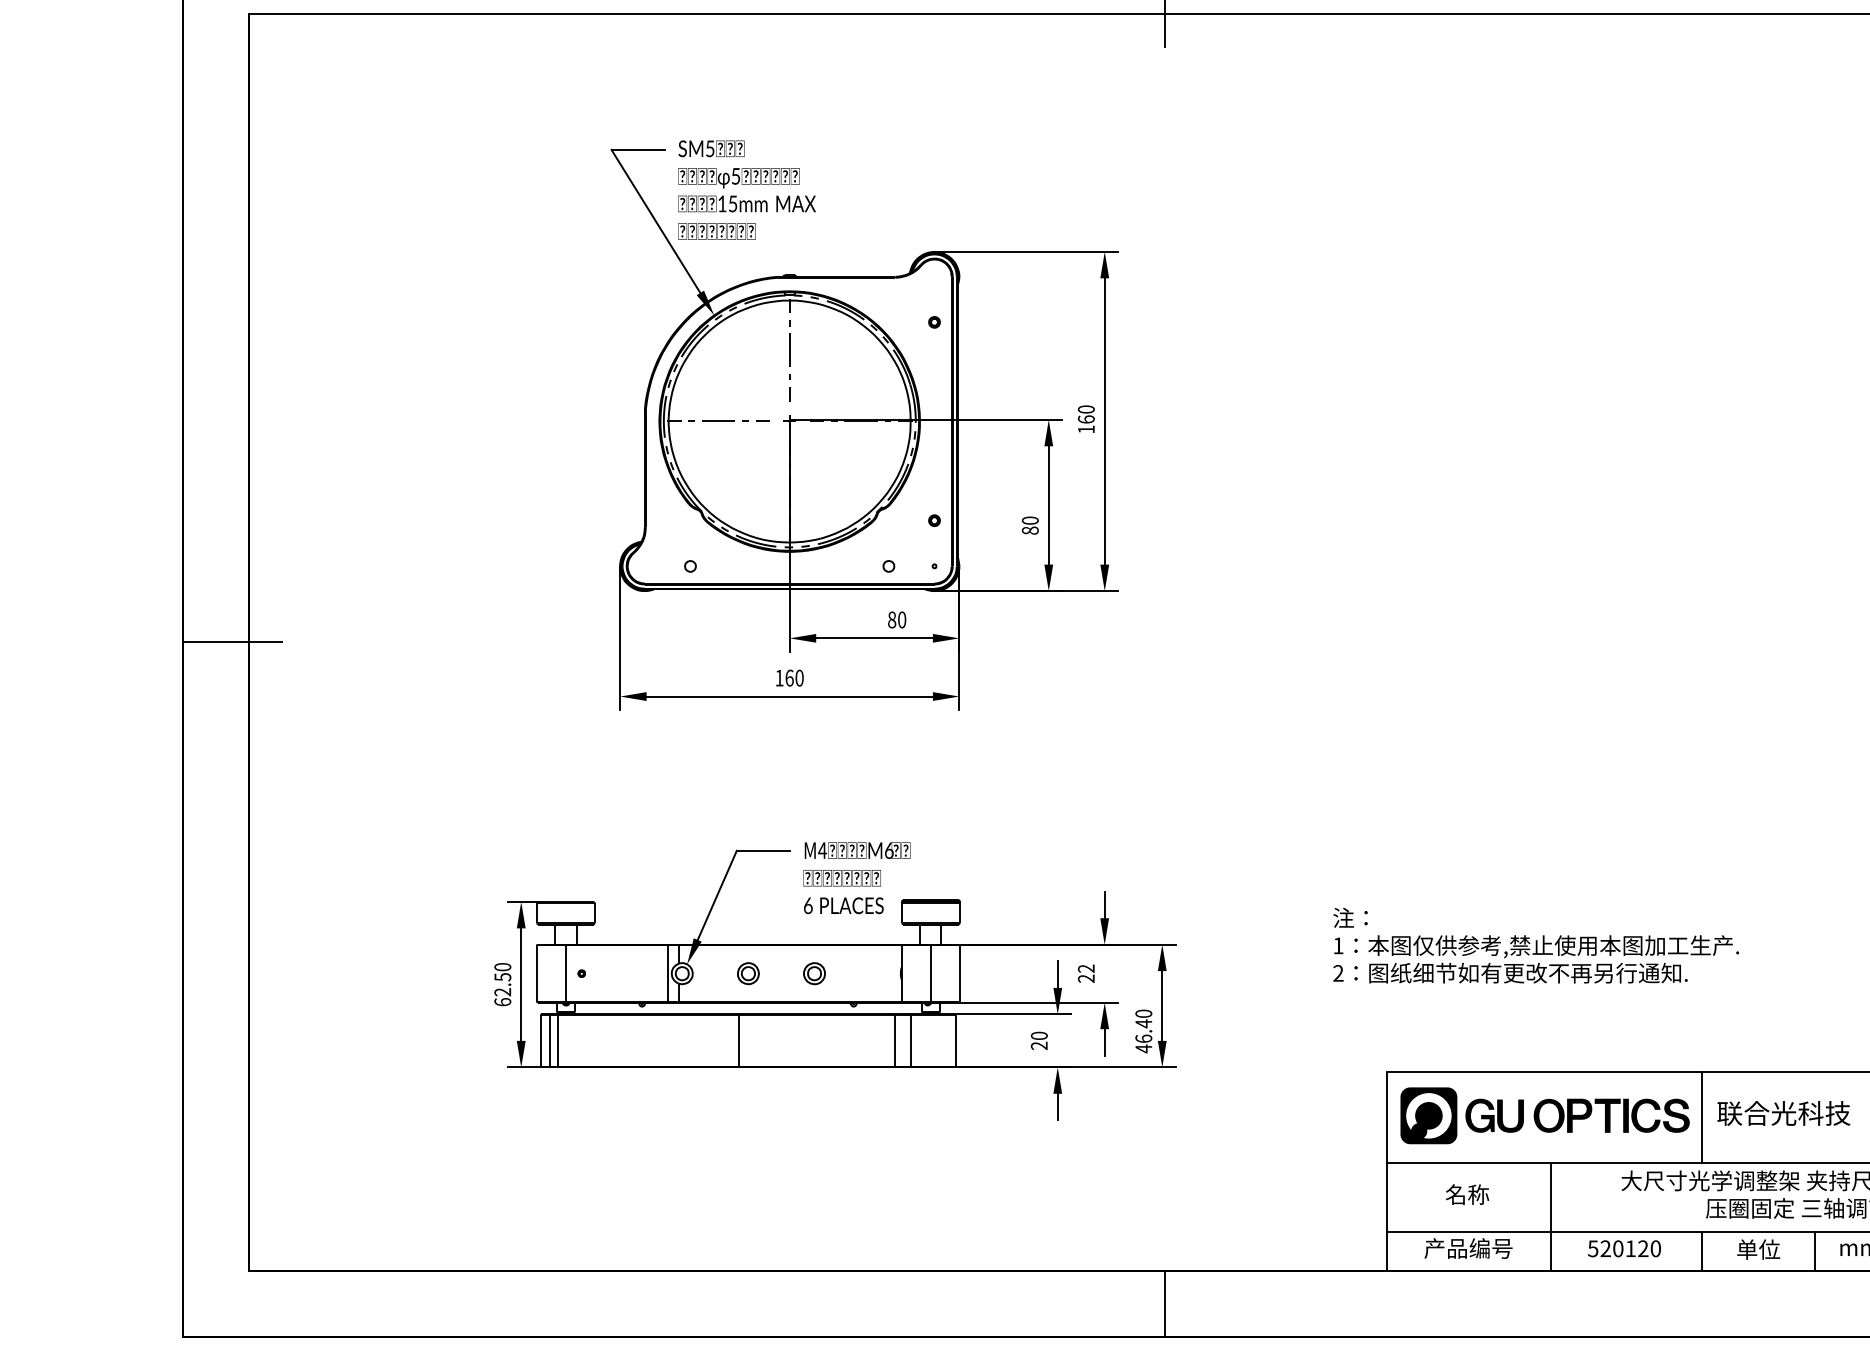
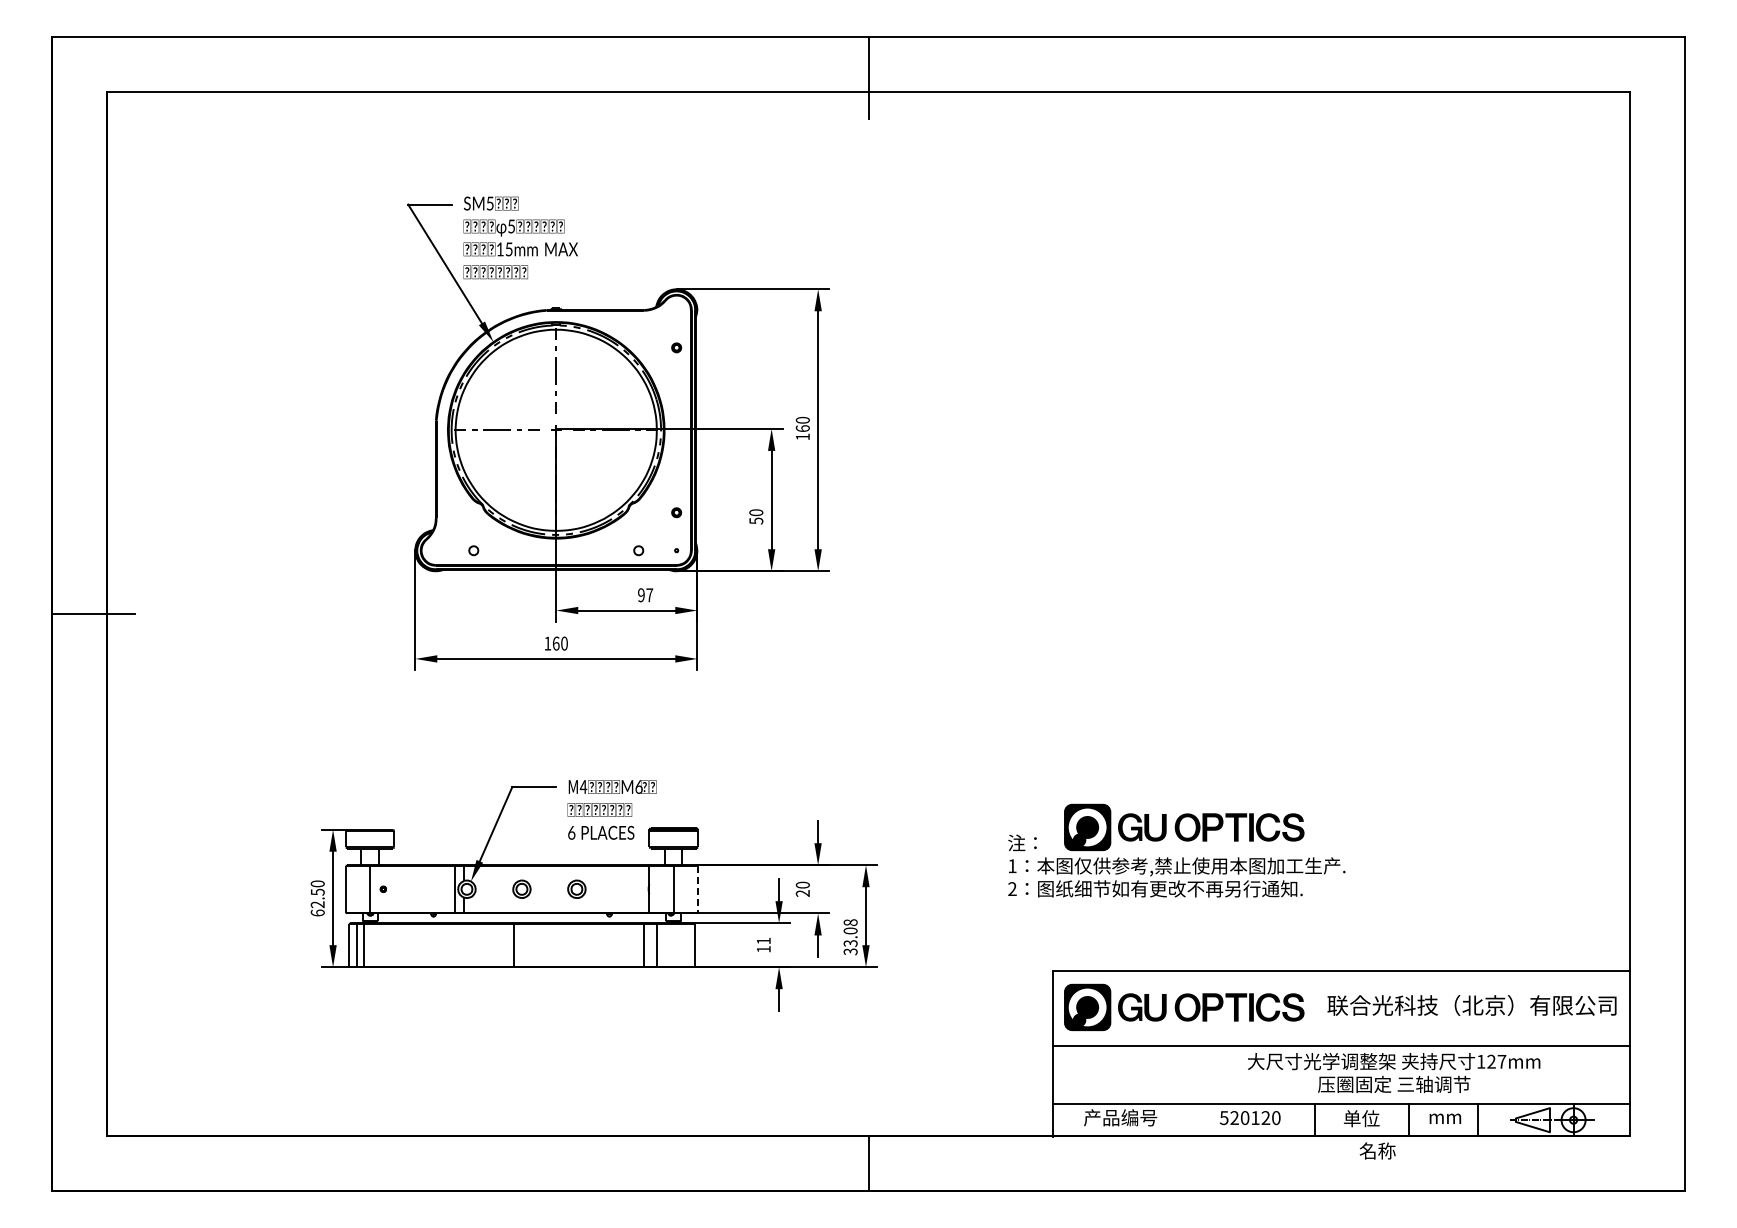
text: (1030, 530) -> (756, 520), 80 -> 50
text: (897, 620) -> (645, 595), 80 -> 97
part: (1545, 898) -> (1184, 826), added
text: (1085, 967) -> (802, 884), 22 -> 20
line: (959, 973) -> (697, 889), solid -> dashed
text: (1143, 1031) -> (850, 937), 46.40 -> 33.08
text: (1038, 1040) -> (763, 944), 20 -> 11
line: (1701, 1117) -> (1314, 1008), removed
text: (1467, 1194) -> (1377, 1150), moved
line: (1550, 1216) -> (1188, 1091), removed

